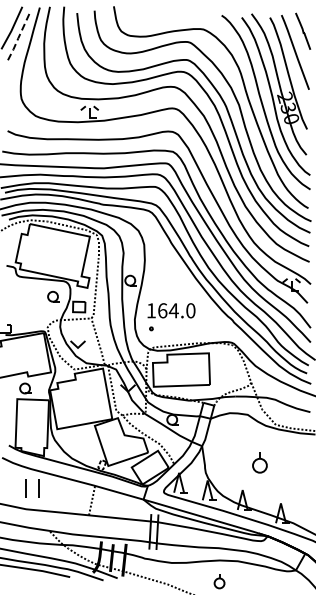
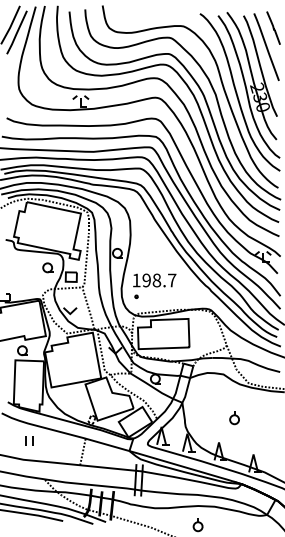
line: (18, 37) -> (16, 33), dashed -> solid
text: (176, 310) -> (159, 280), 164.0 -> 198.7
part: (259, 462) -> (234, 417), size x0.71
part: (32, 488) -> (29, 441), size x0.62

